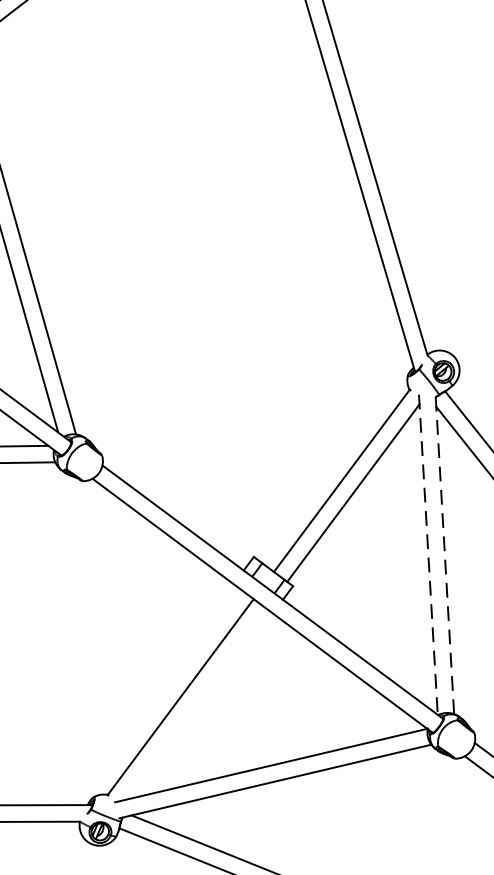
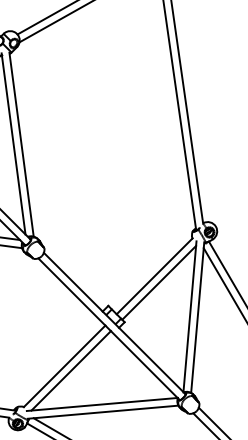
line: (427, 554) -> (189, 316), dashed -> solid
line: (444, 554) -> (197, 317), dashed -> solid
line: (196, 703) -> (71, 370), added

